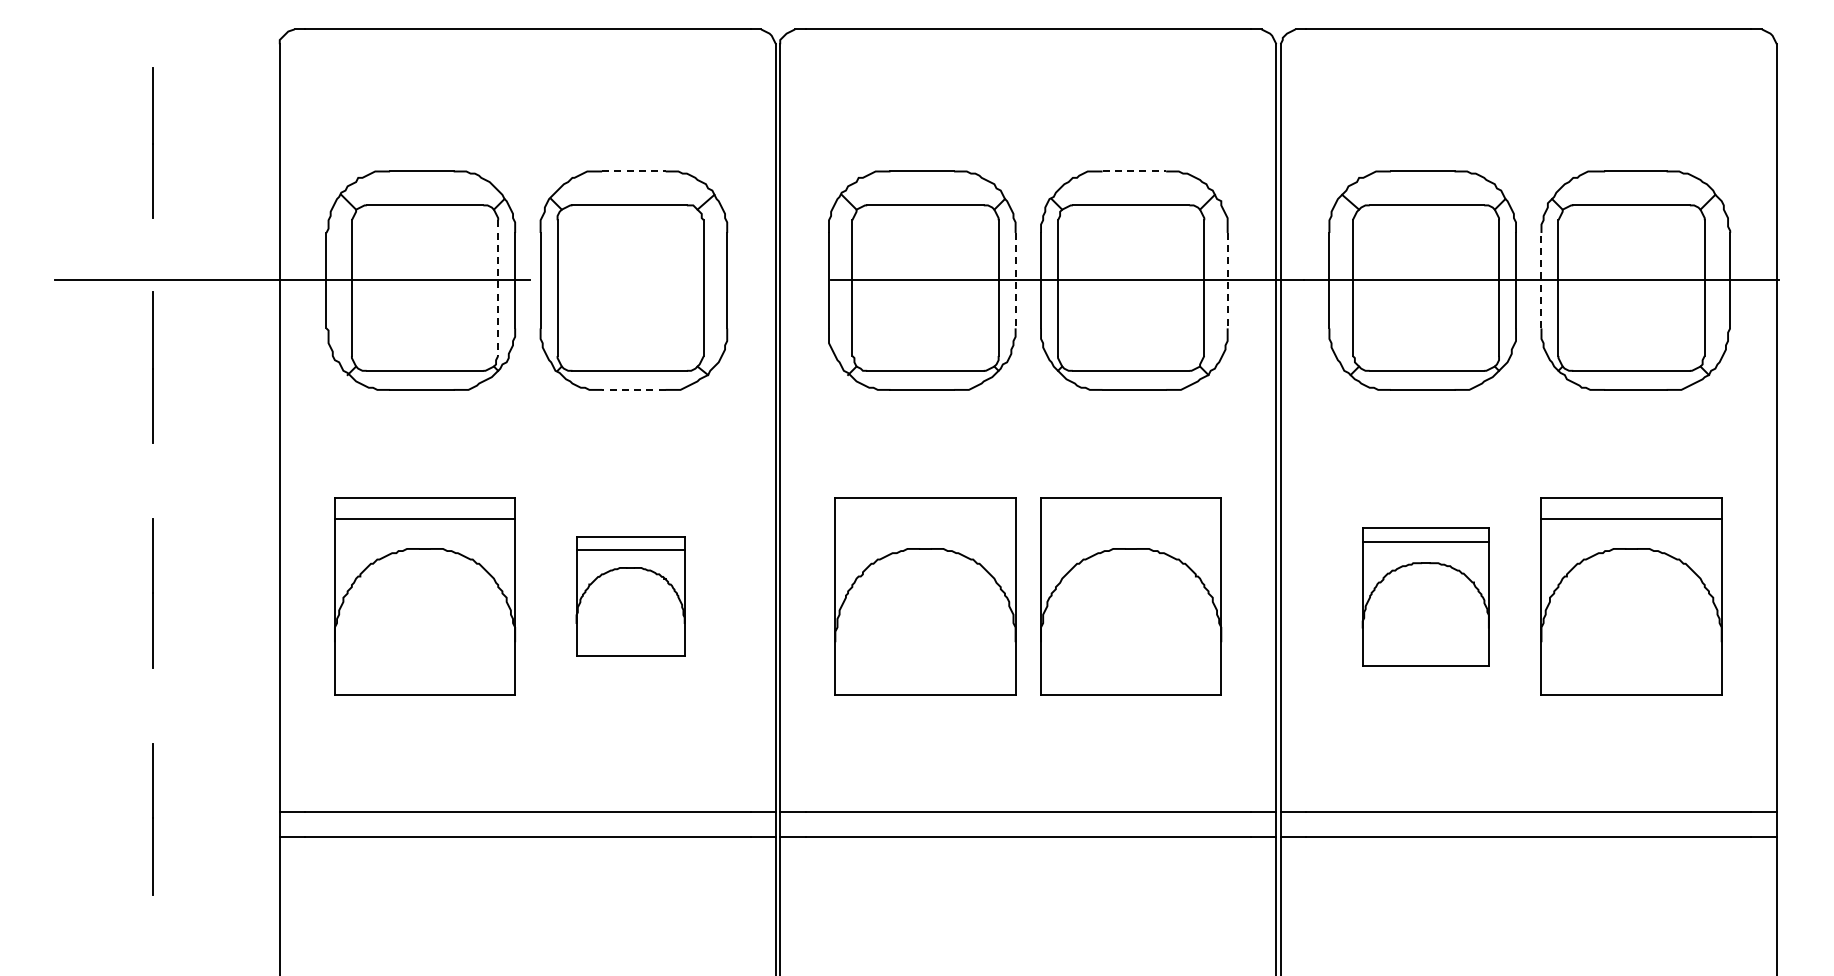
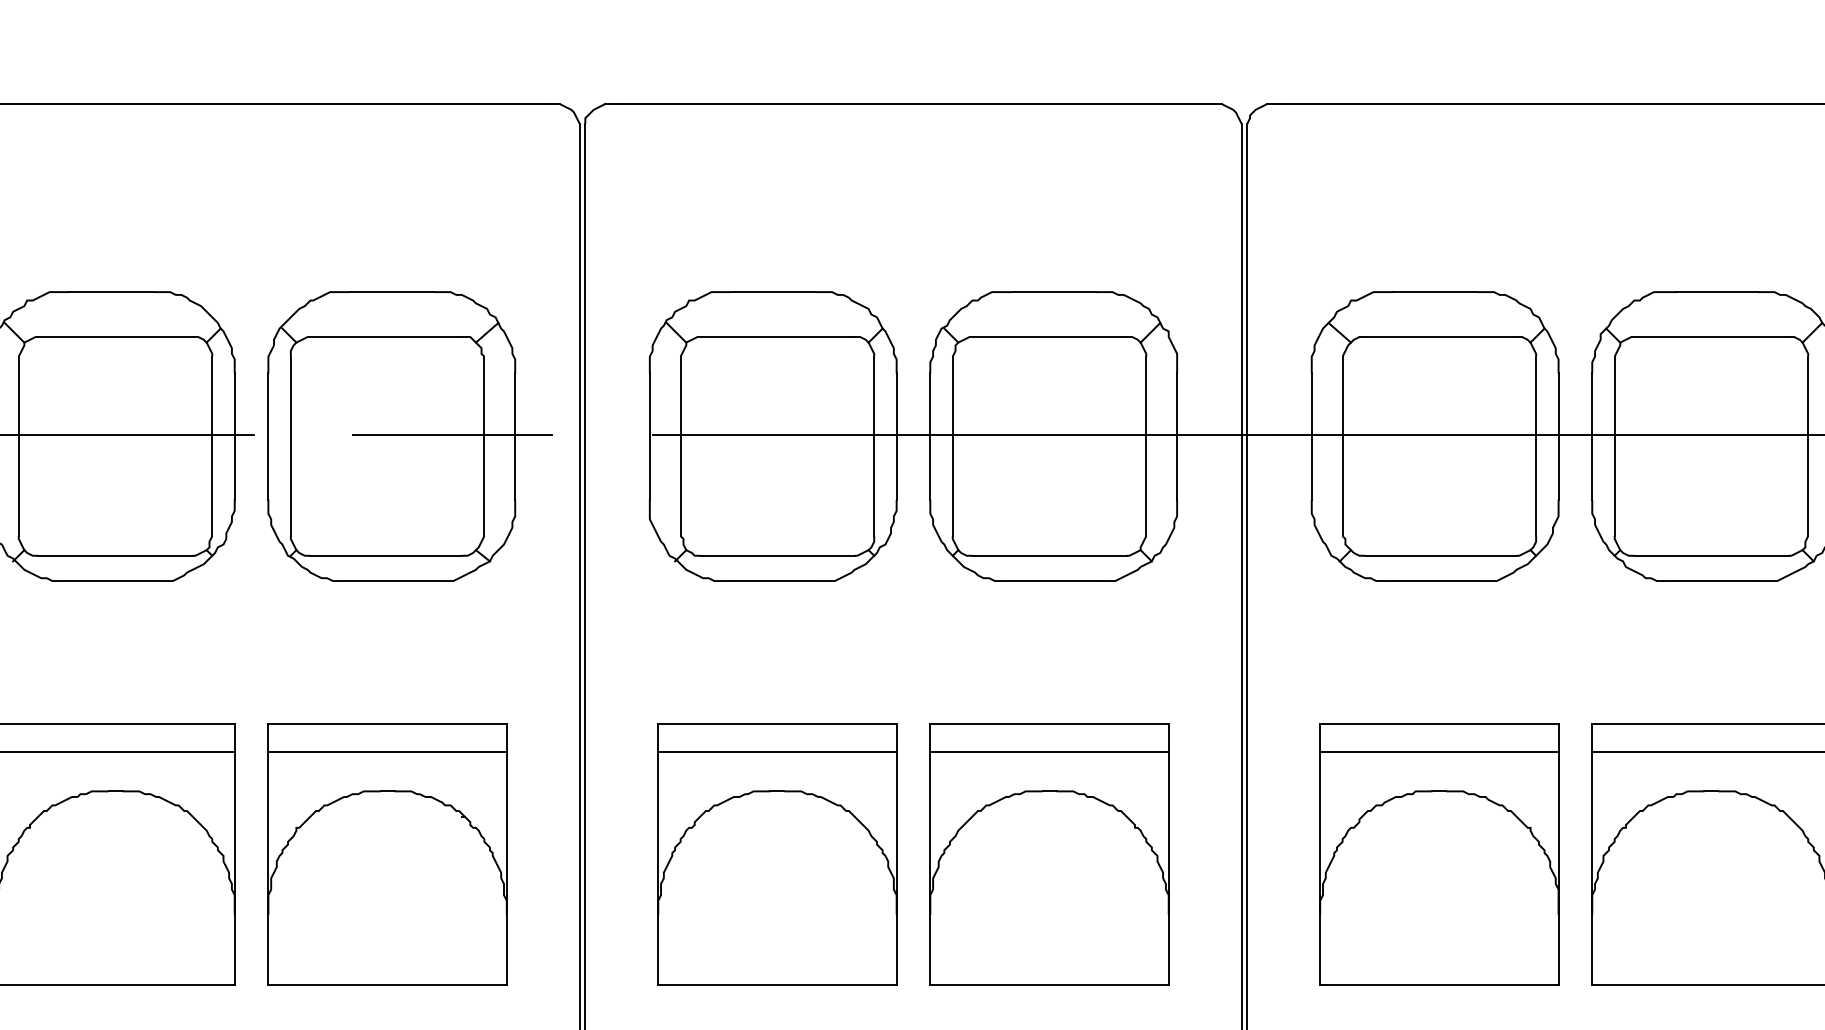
line: (633, 171) -> (391, 292), dashed -> solid
line: (1134, 171) -> (1053, 292), dashed -> solid
line: (679, 279) -> (452, 434), added
line: (1015, 280) -> (896, 436), dashed -> solid
line: (1227, 280) -> (1176, 436), dashed -> solid
line: (1541, 280) -> (1592, 436), dashed -> solid
line: (498, 288) -> (212, 446), dashed -> solid
line: (633, 389) -> (391, 580), dashed -> solid
line: (925, 519) -> (777, 752), added
line: (1131, 519) -> (1049, 752), added
part: (630, 596) -> (387, 854), size x1.67
part: (1425, 596) -> (1438, 854), size x1.43

